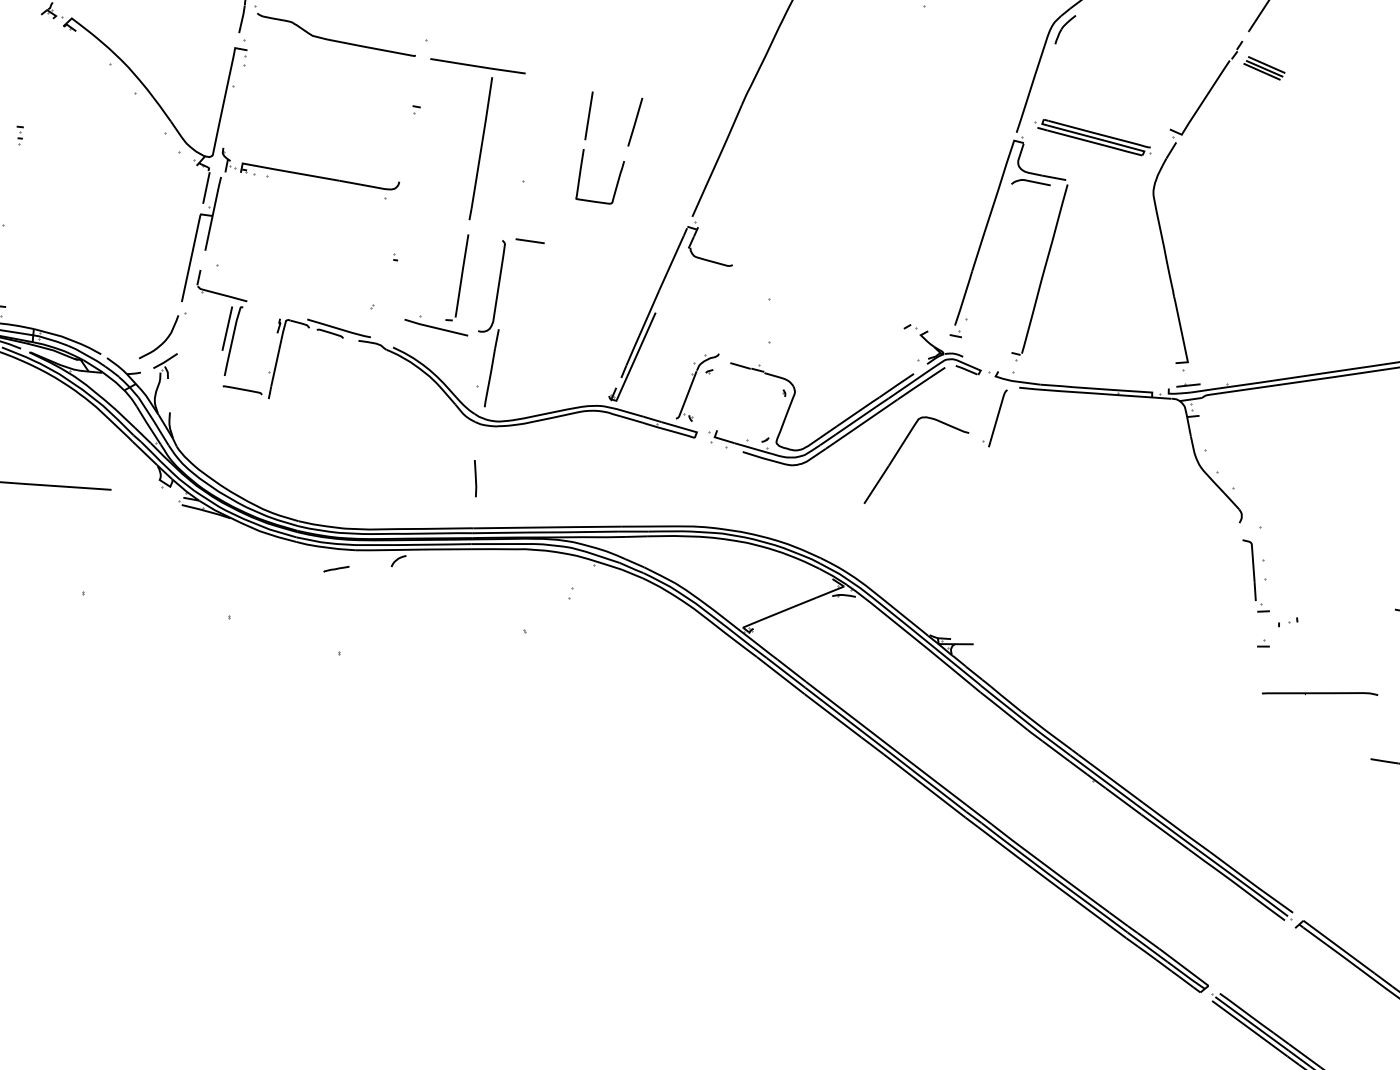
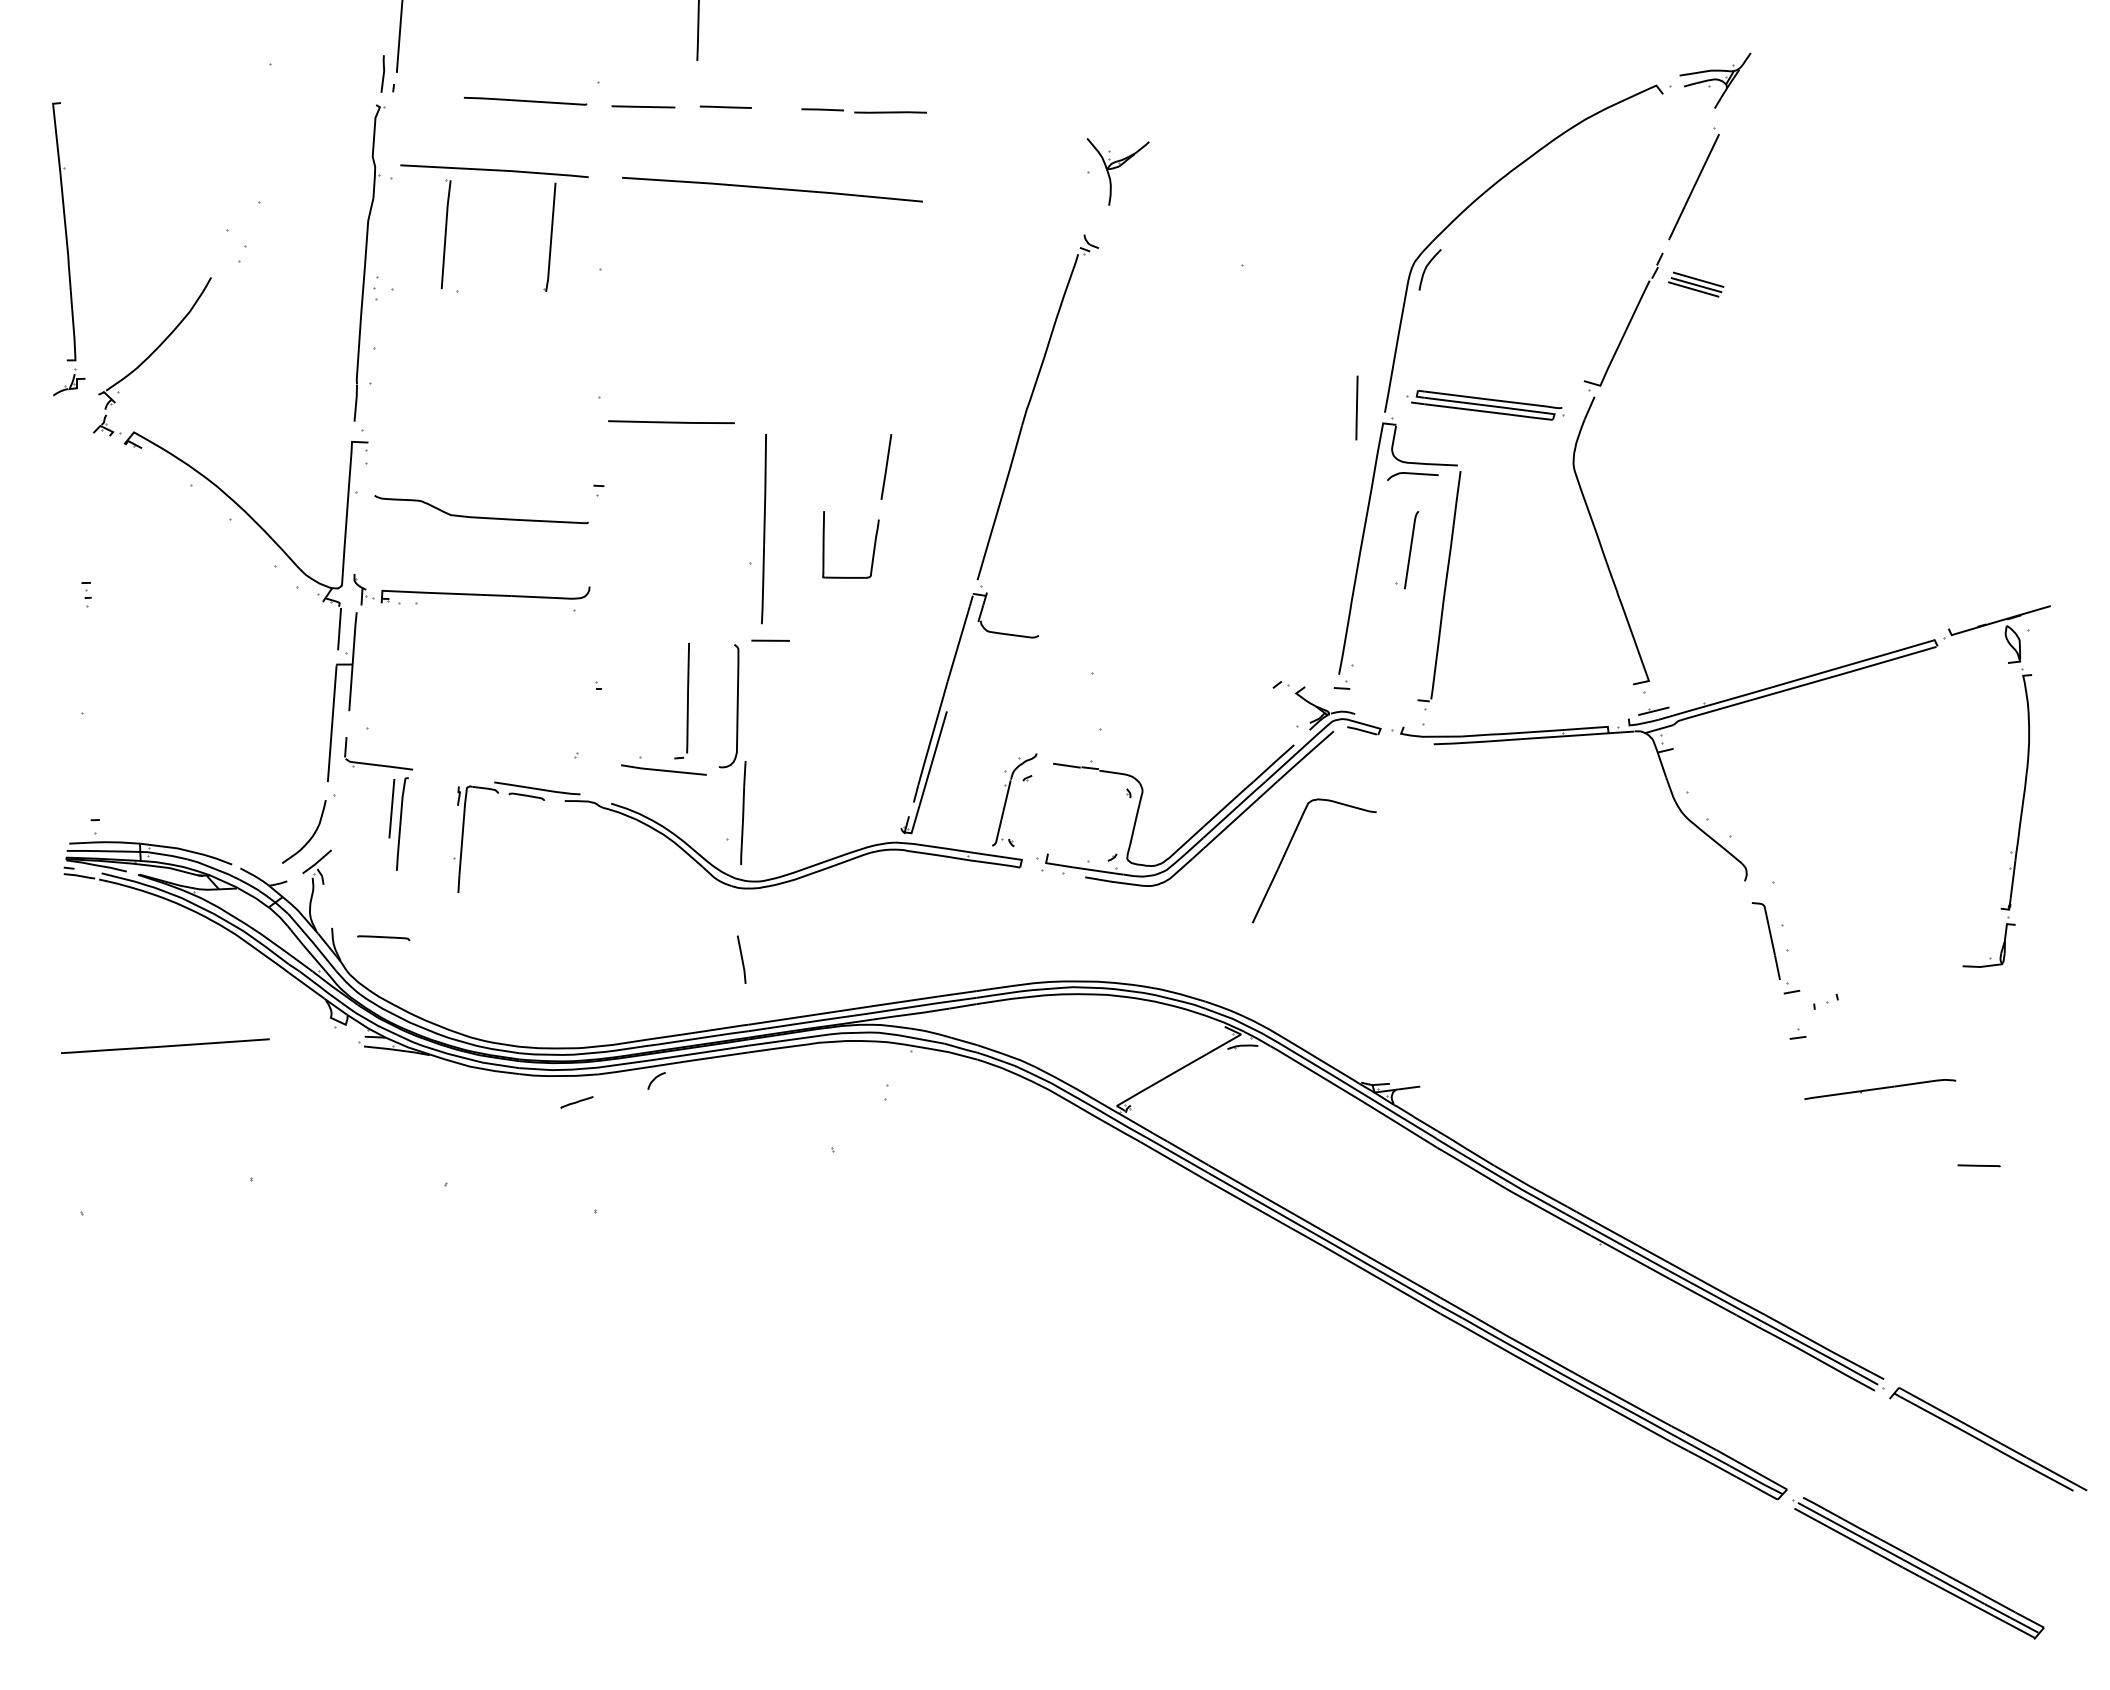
curve: (334, 39) -> (480, 516), moved
line: (588, 115) -> (1356, 407), moved
line: (480, 148) -> (763, 528), moved
curve: (242, 390) -> (383, 938), moved
part: (994, 418) -> (1407, 550), moved

